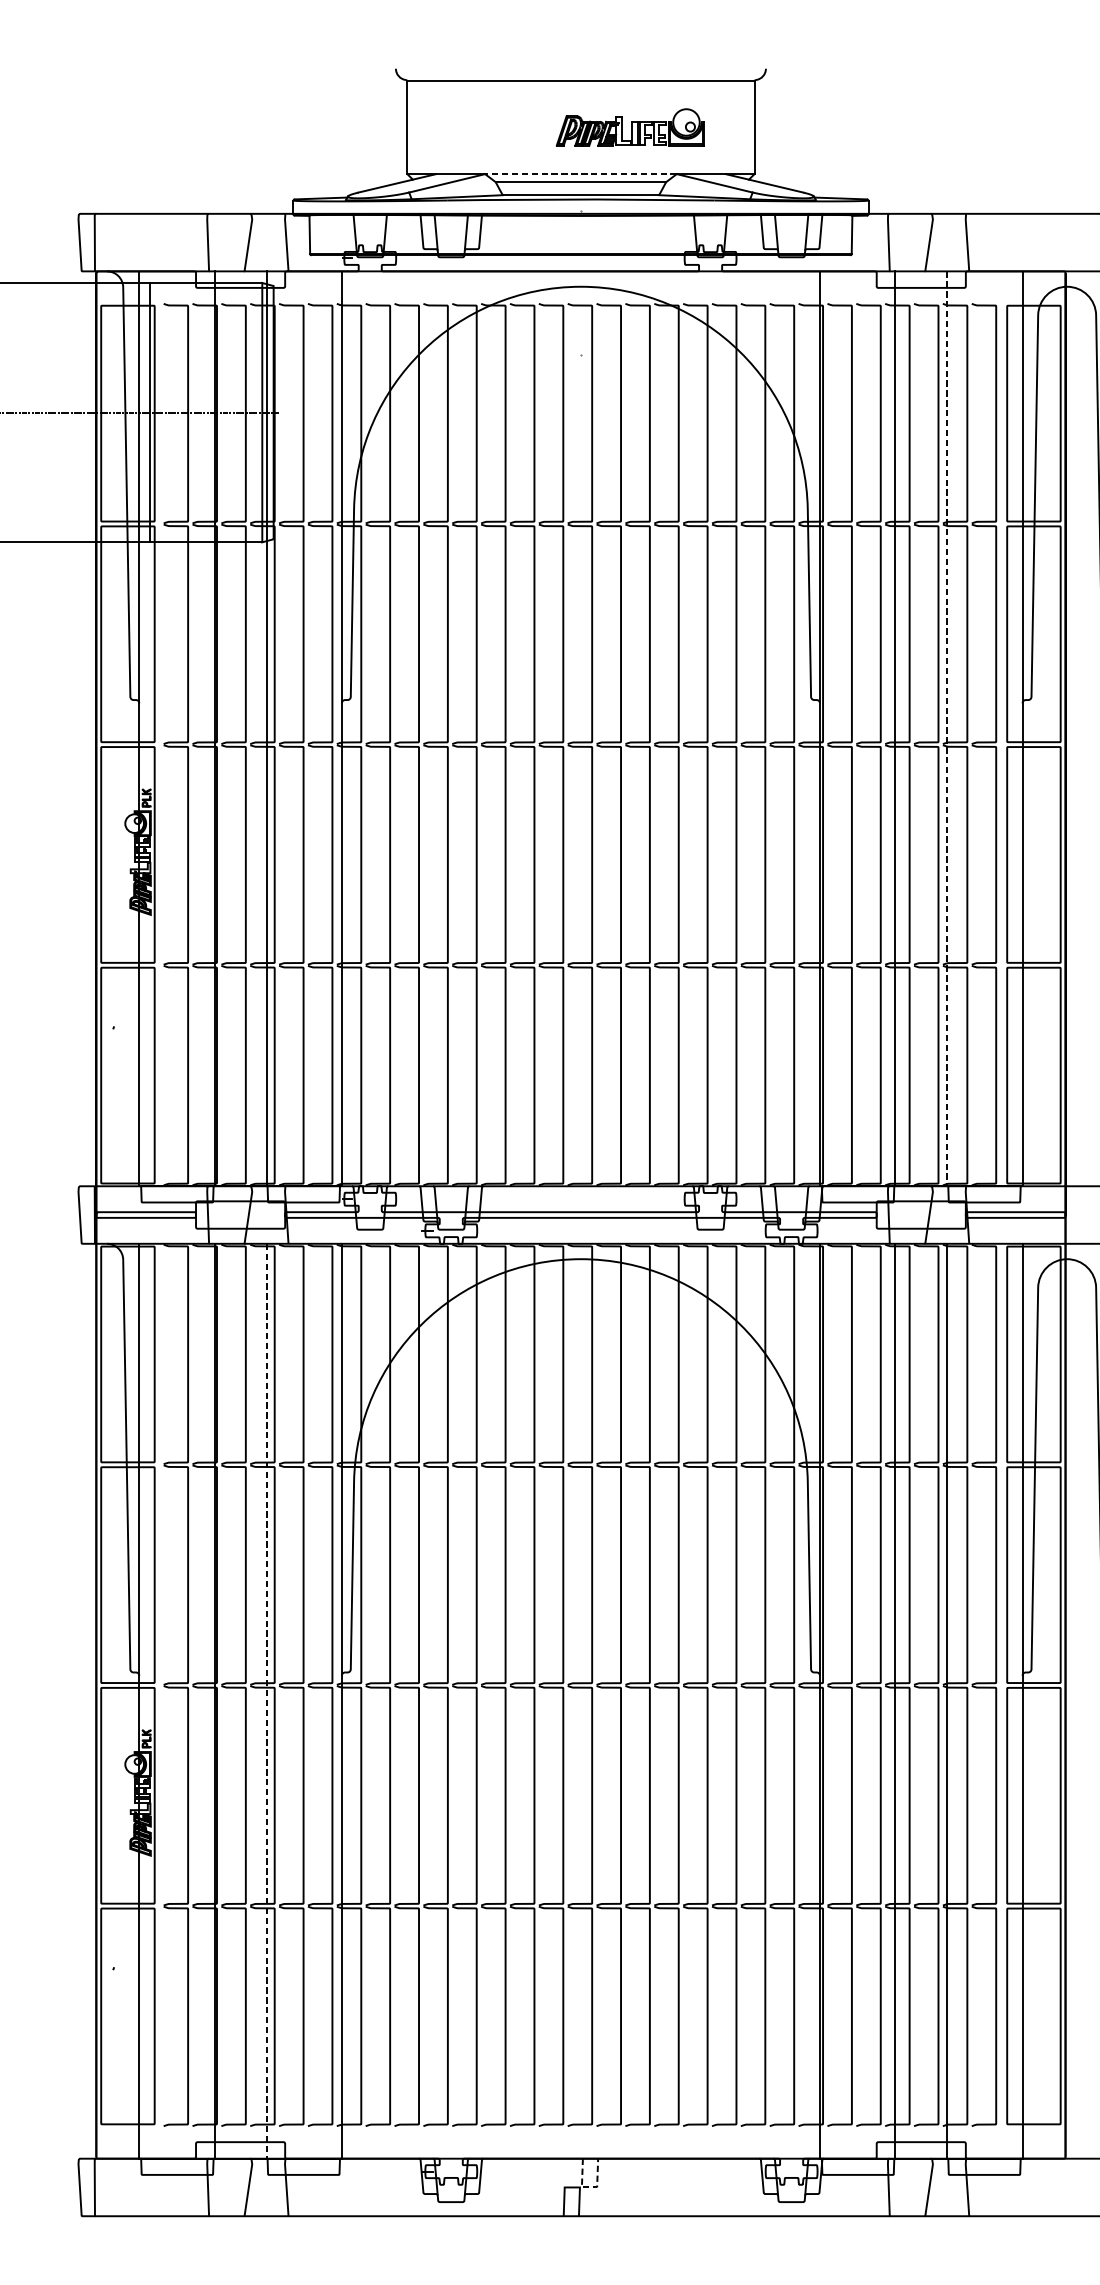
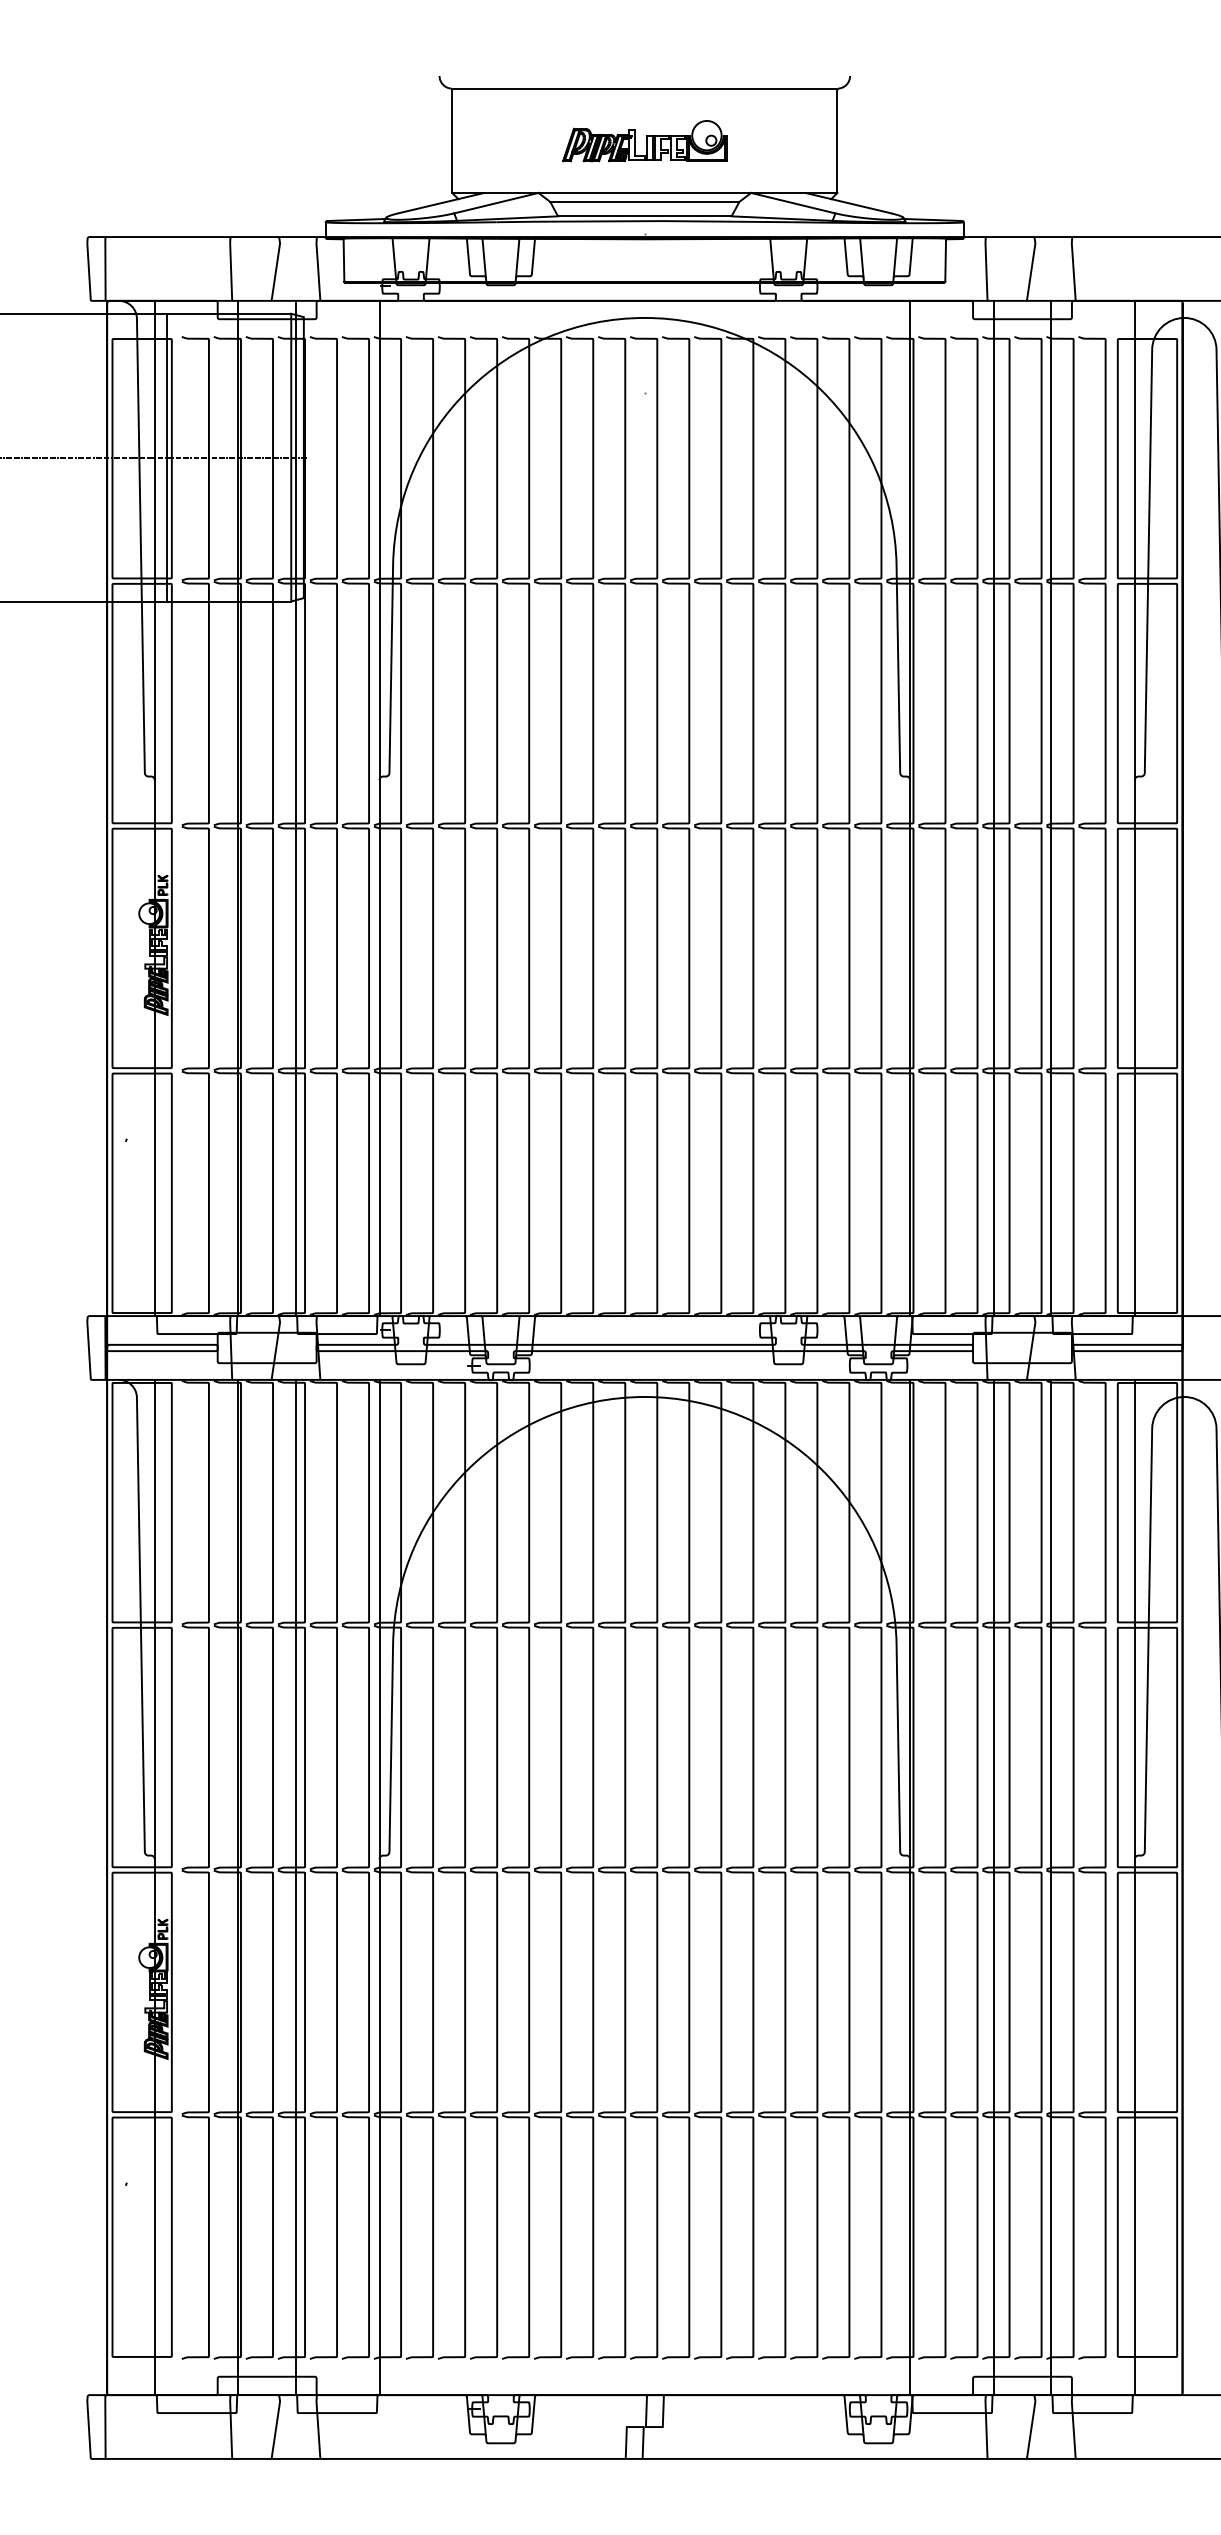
part: (630, 127) -> (644, 141), moved
line: (580, 173) -> (644, 192), dashed -> solid
line: (947, 728) -> (1051, 808), dashed -> solid
line: (266, 1701) -> (295, 1887), dashed -> solid
line: (589, 2187) -> (654, 2427), dashed -> solid

